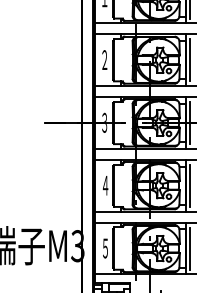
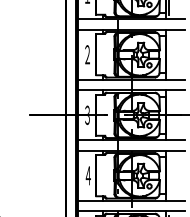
line: (189, 60) -> (169, 55), removed
line: (189, 123) -> (169, 115), removed
line: (189, 186) -> (169, 176), removed

